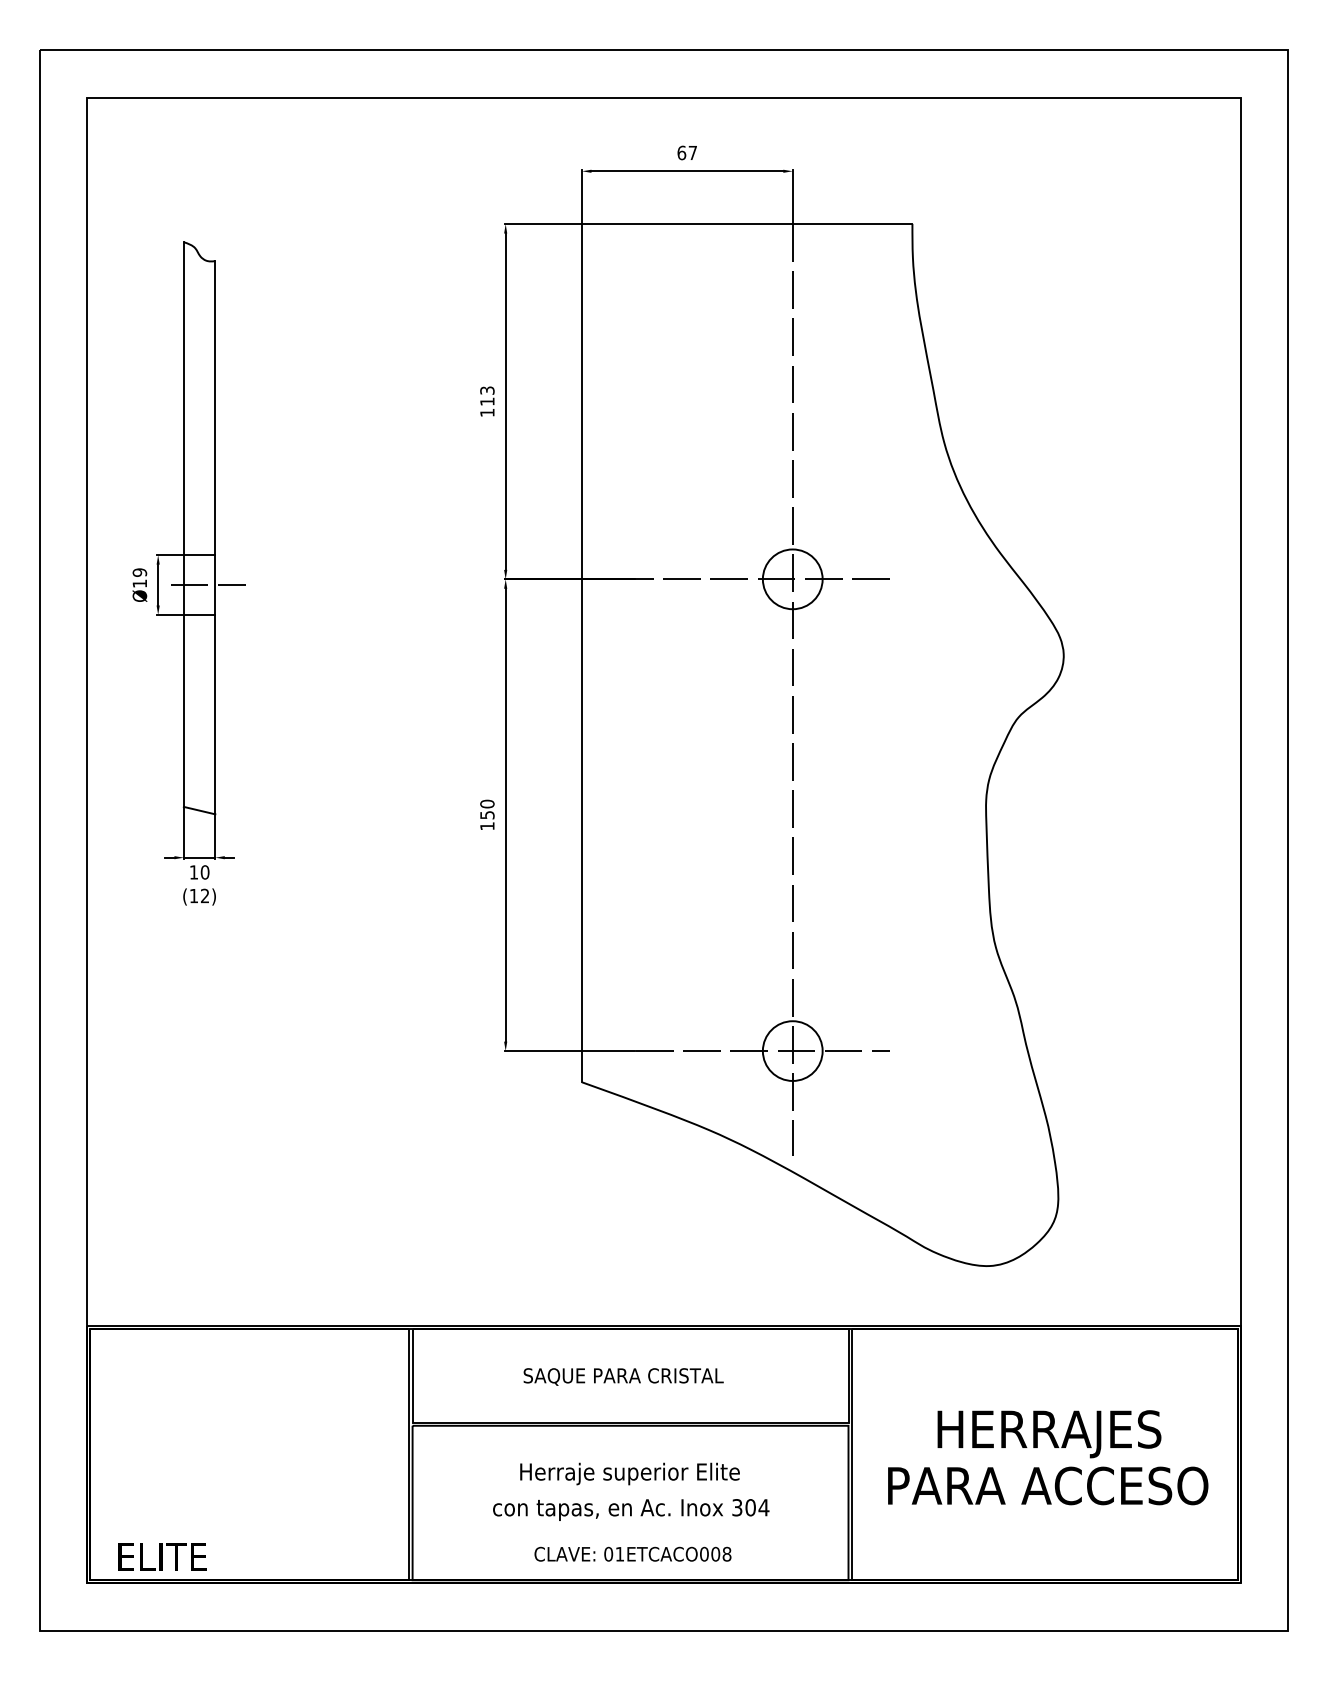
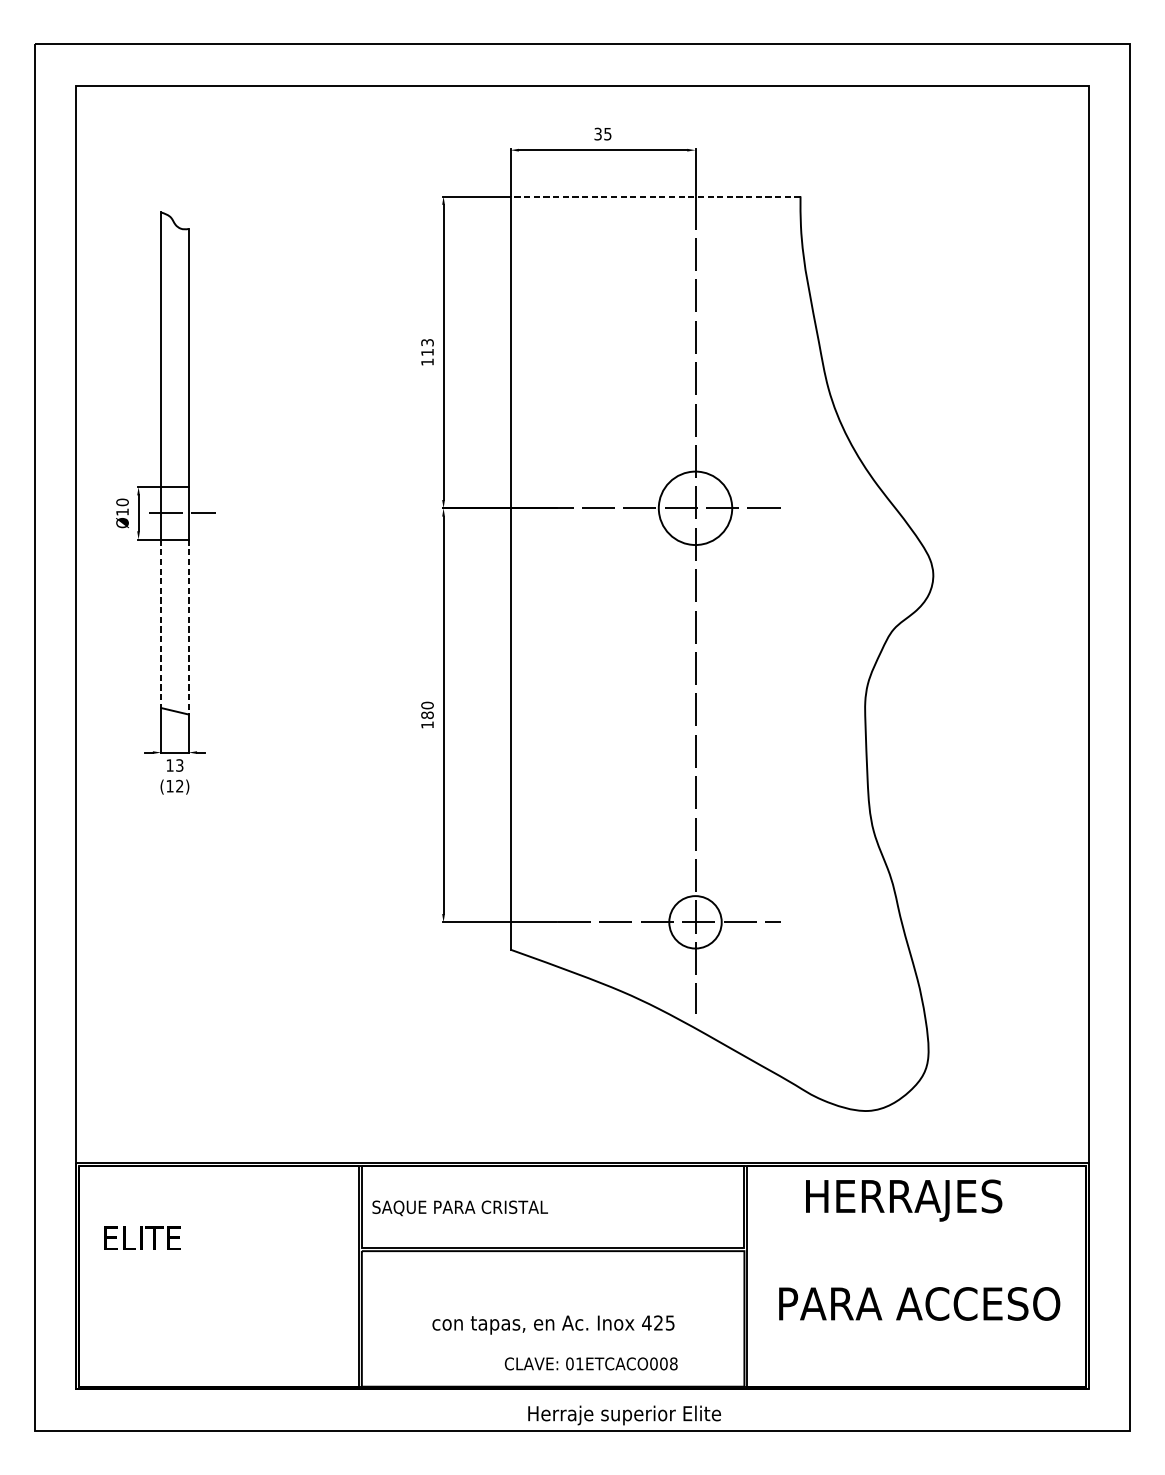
text: (686, 152) -> (602, 133), 67 -> 35
line: (746, 224) -> (654, 196), solid -> dashed
text: (140, 572) -> (123, 502), Ø19 -> Ø10
circle: (792, 579) -> (695, 508), size x1.4
line: (183, 710) -> (160, 623), solid -> dashed
line: (215, 714) -> (188, 626), solid -> dashed
text: (487, 814) -> (427, 714), 150 -> 180
text: (204, 872) -> (179, 765), 10 -> 13
text: (623, 1376) -> (460, 1207), moved
text: (1049, 1434) -> (904, 1200), moved
text: (629, 1473) -> (624, 1415), moved
text: (750, 1507) -> (658, 1322), 304 -> 425
text: (632, 1553) -> (590, 1363), moved
text: (162, 1556) -> (142, 1237), moved

